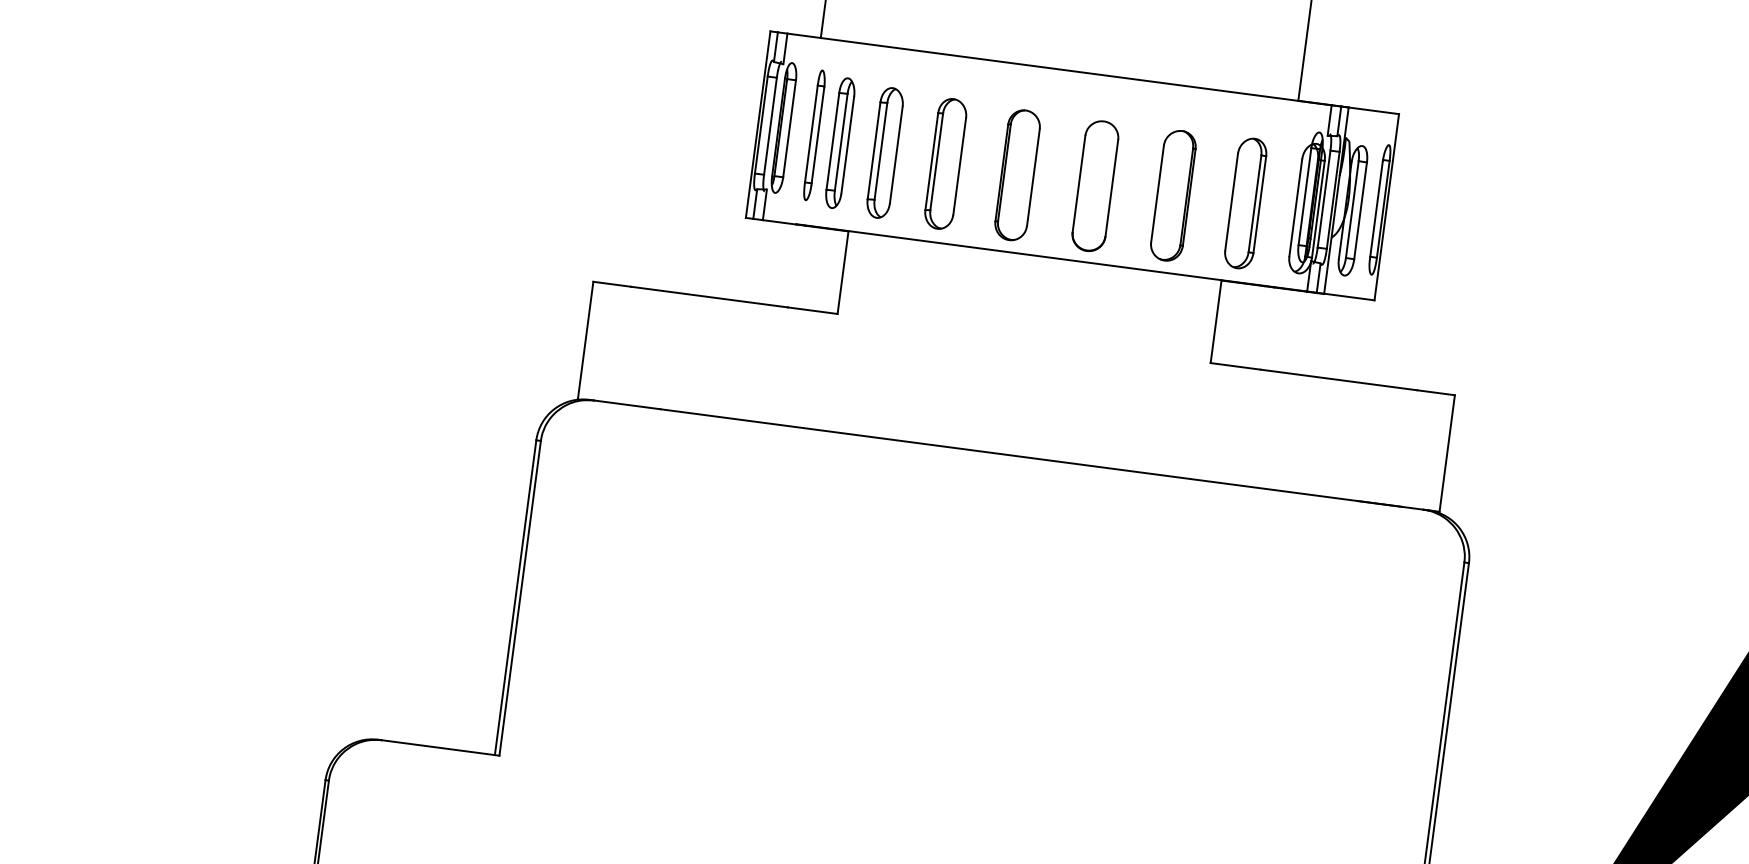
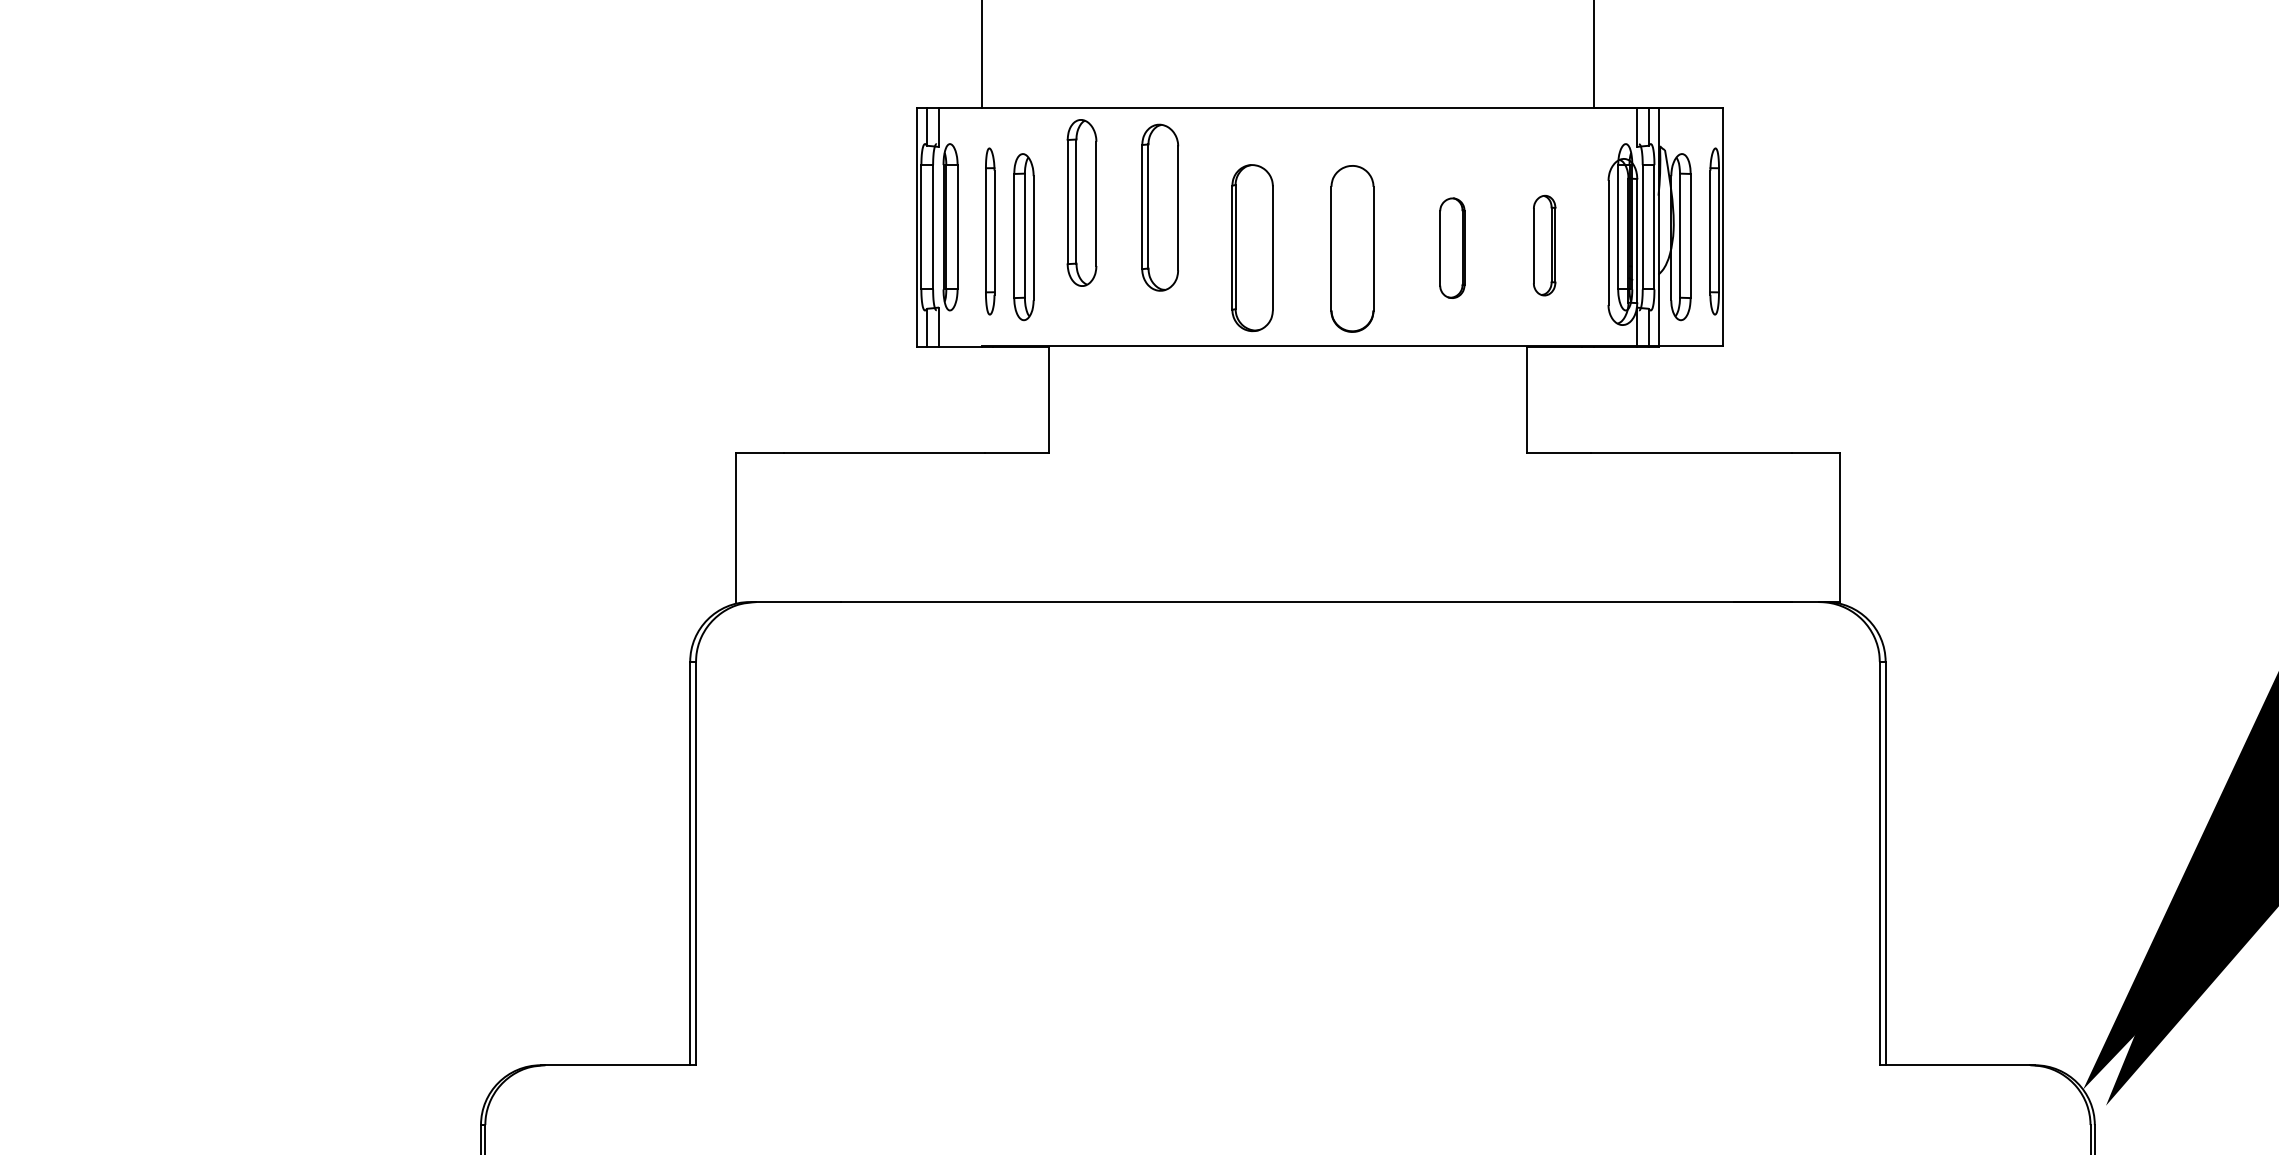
part: (884, 152) -> (1081, 202), moved
part: (946, 163) -> (1160, 207), moved
part: (1173, 196) -> (1452, 248), size x0.6
part: (1245, 203) -> (1544, 245), size x0.6

